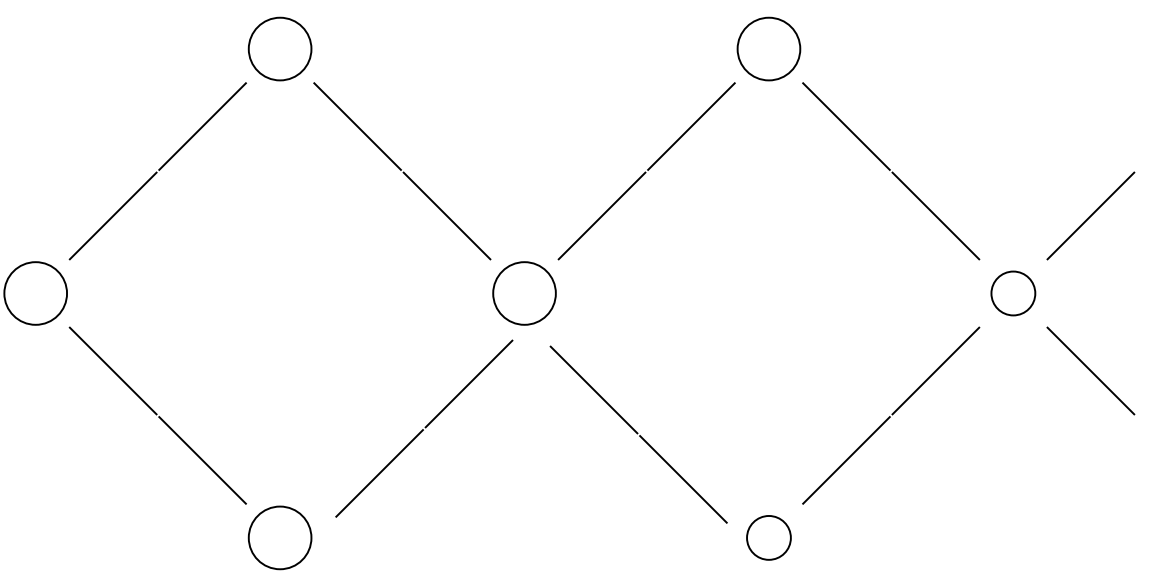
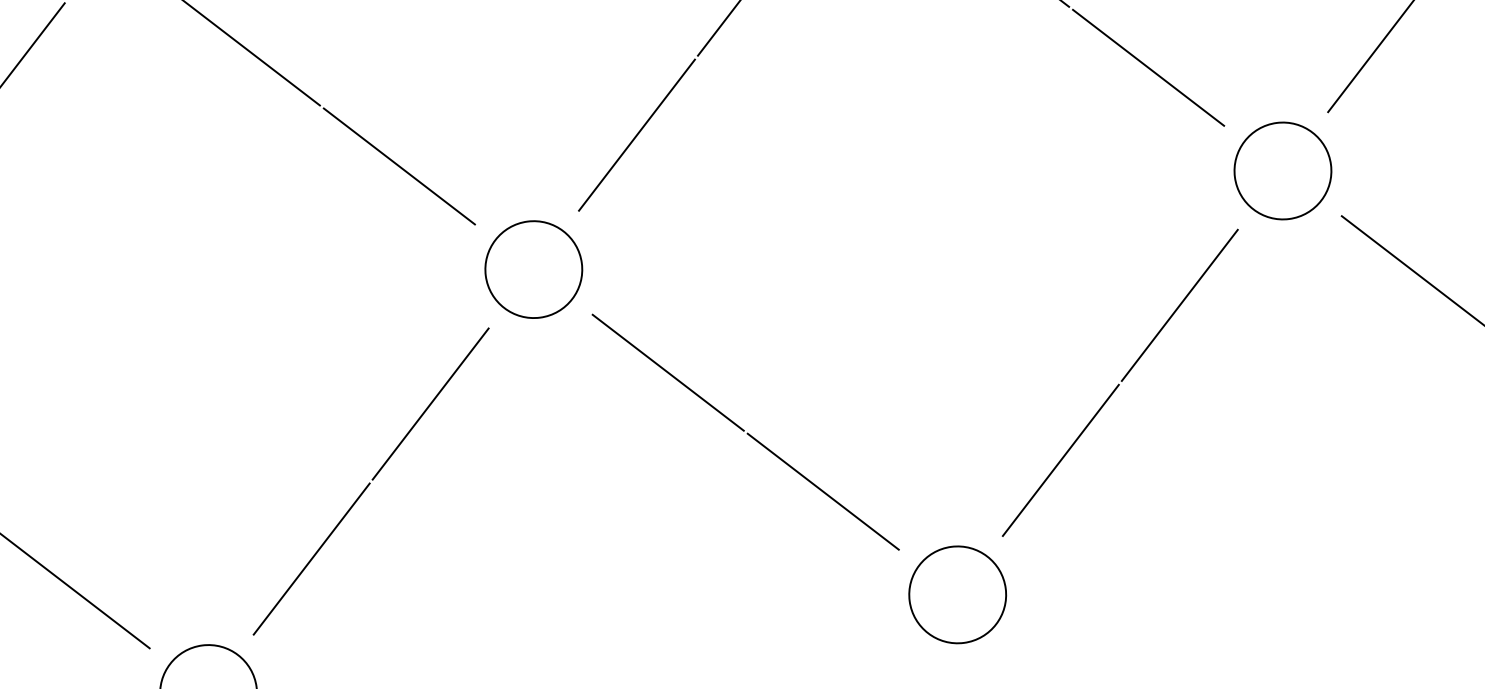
circle: (1013, 293) -> (1283, 170), size x1.43
line: (424, 427) -> (371, 479), moved
line: (638, 433) -> (745, 430), moved
circle: (768, 537) -> (956, 594), size x1.43

